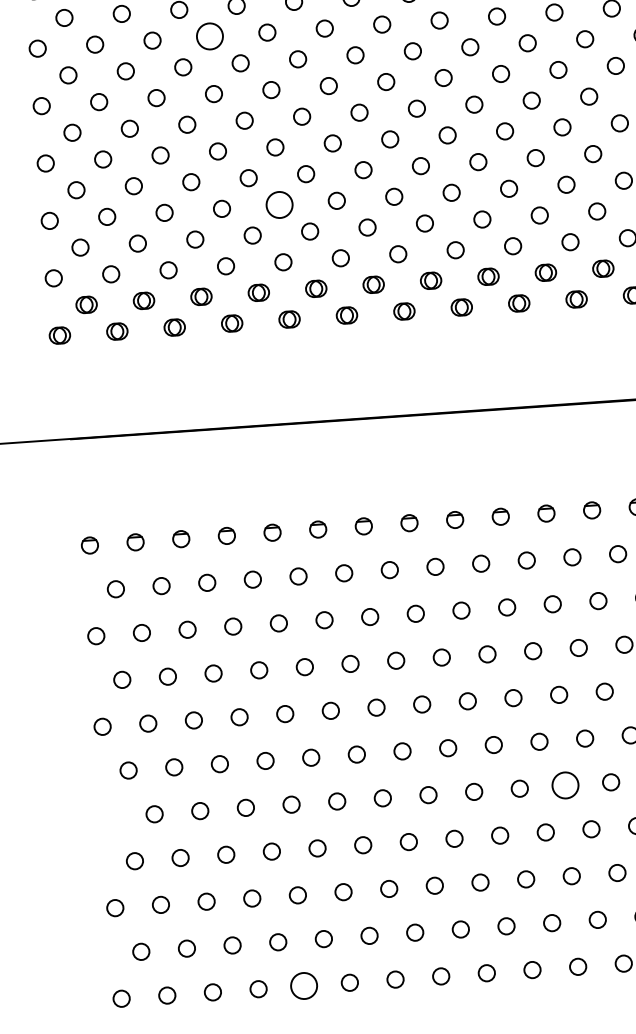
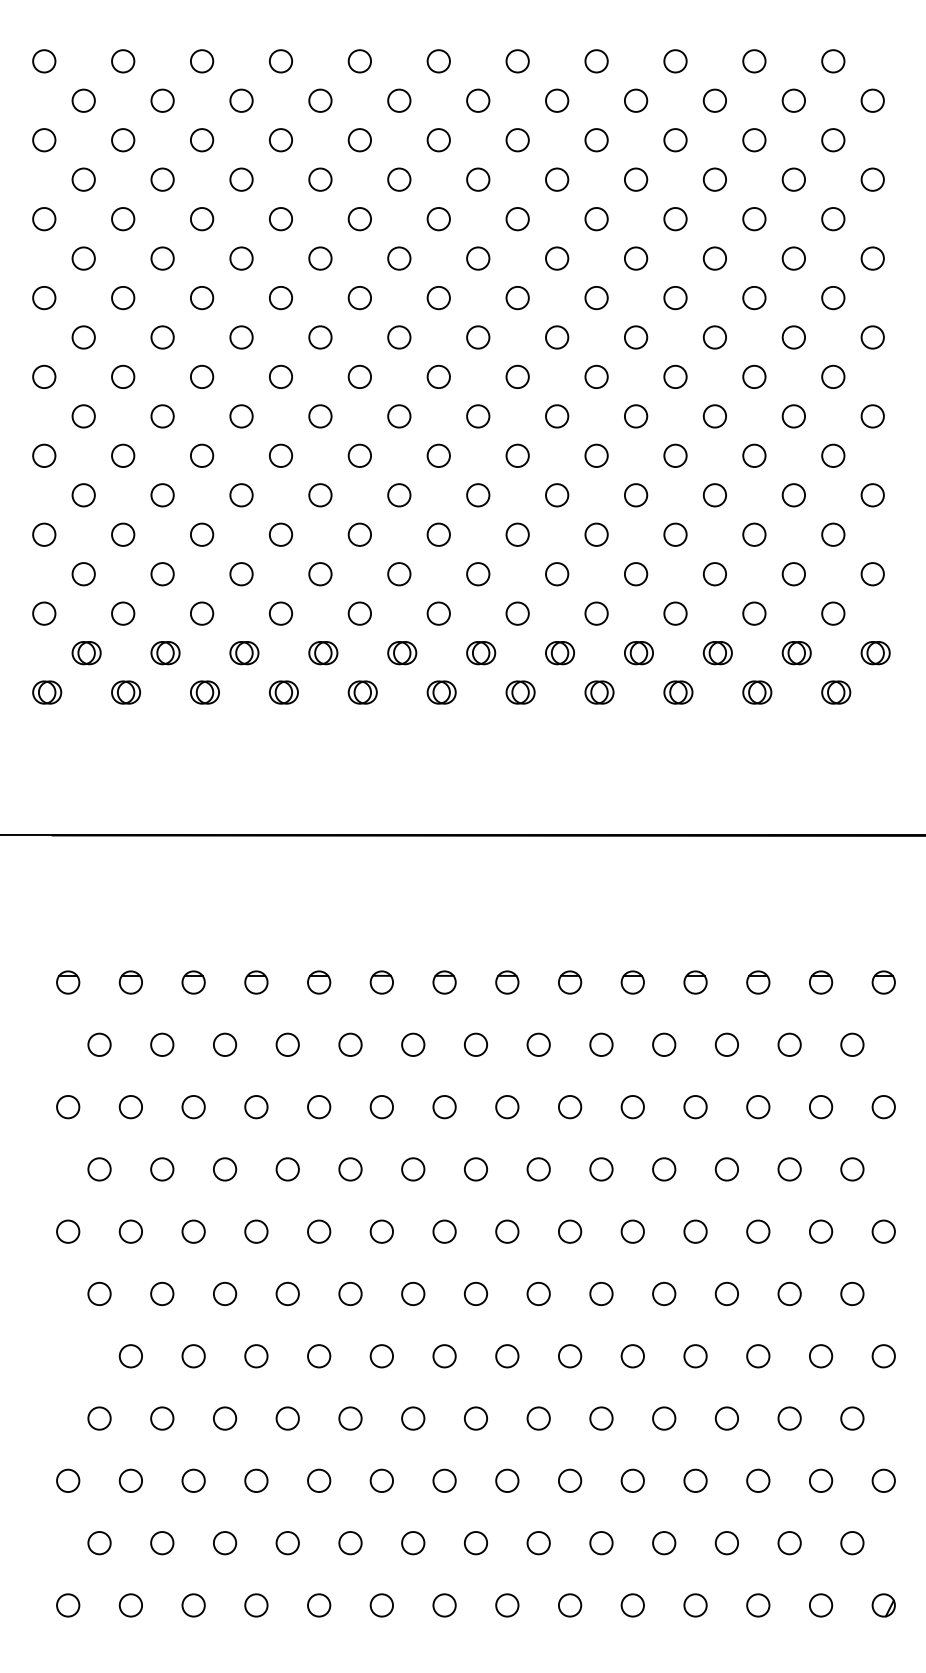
circle: (209, 37) -> (280, 298), size x0.62
circle: (279, 204) -> (359, 534), size x0.62
circle: (565, 785) -> (695, 1356), size x0.62
circle: (304, 986) -> (319, 1605), size x0.62

